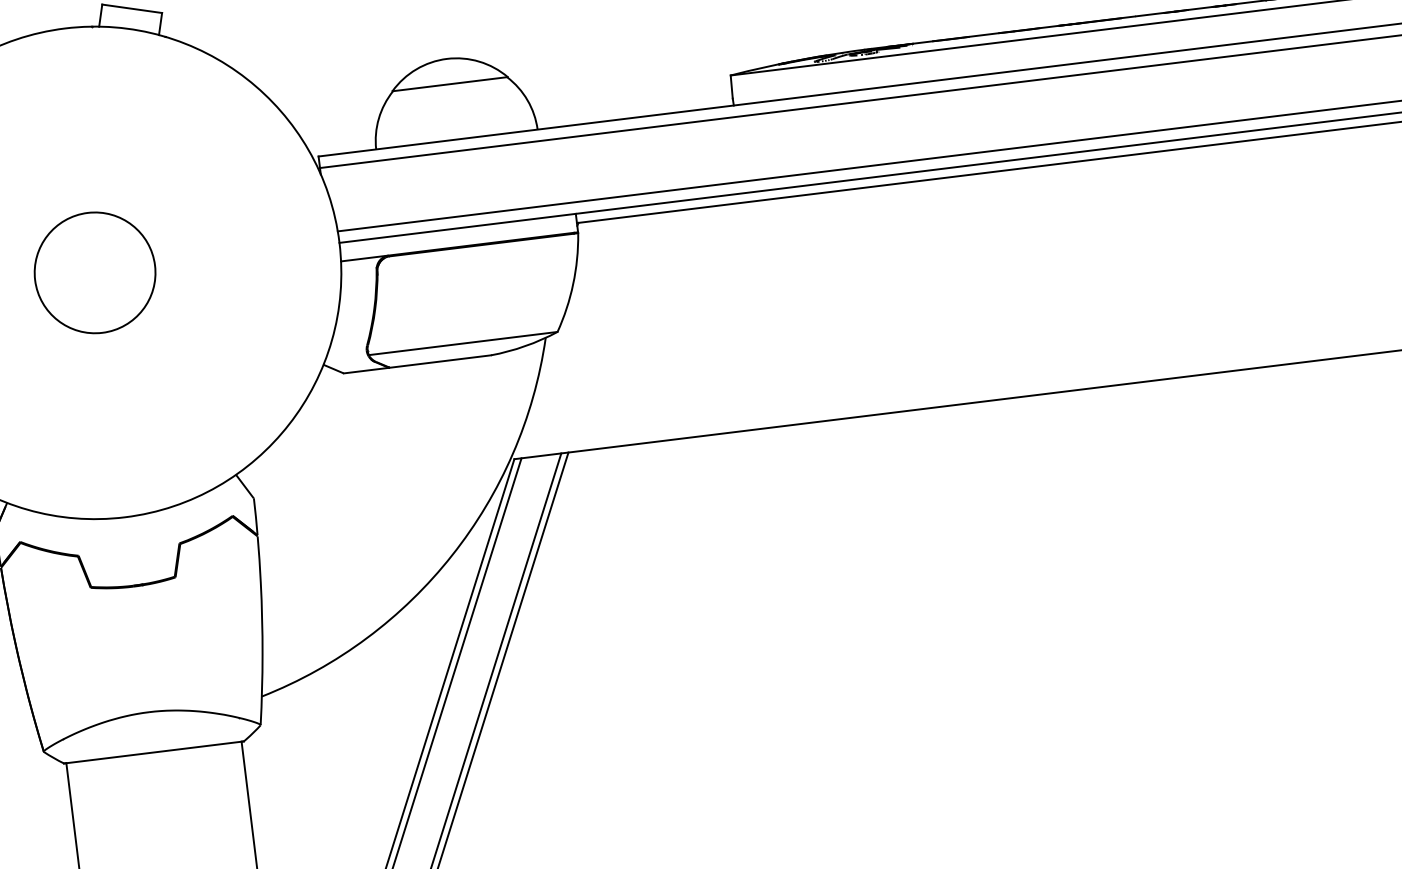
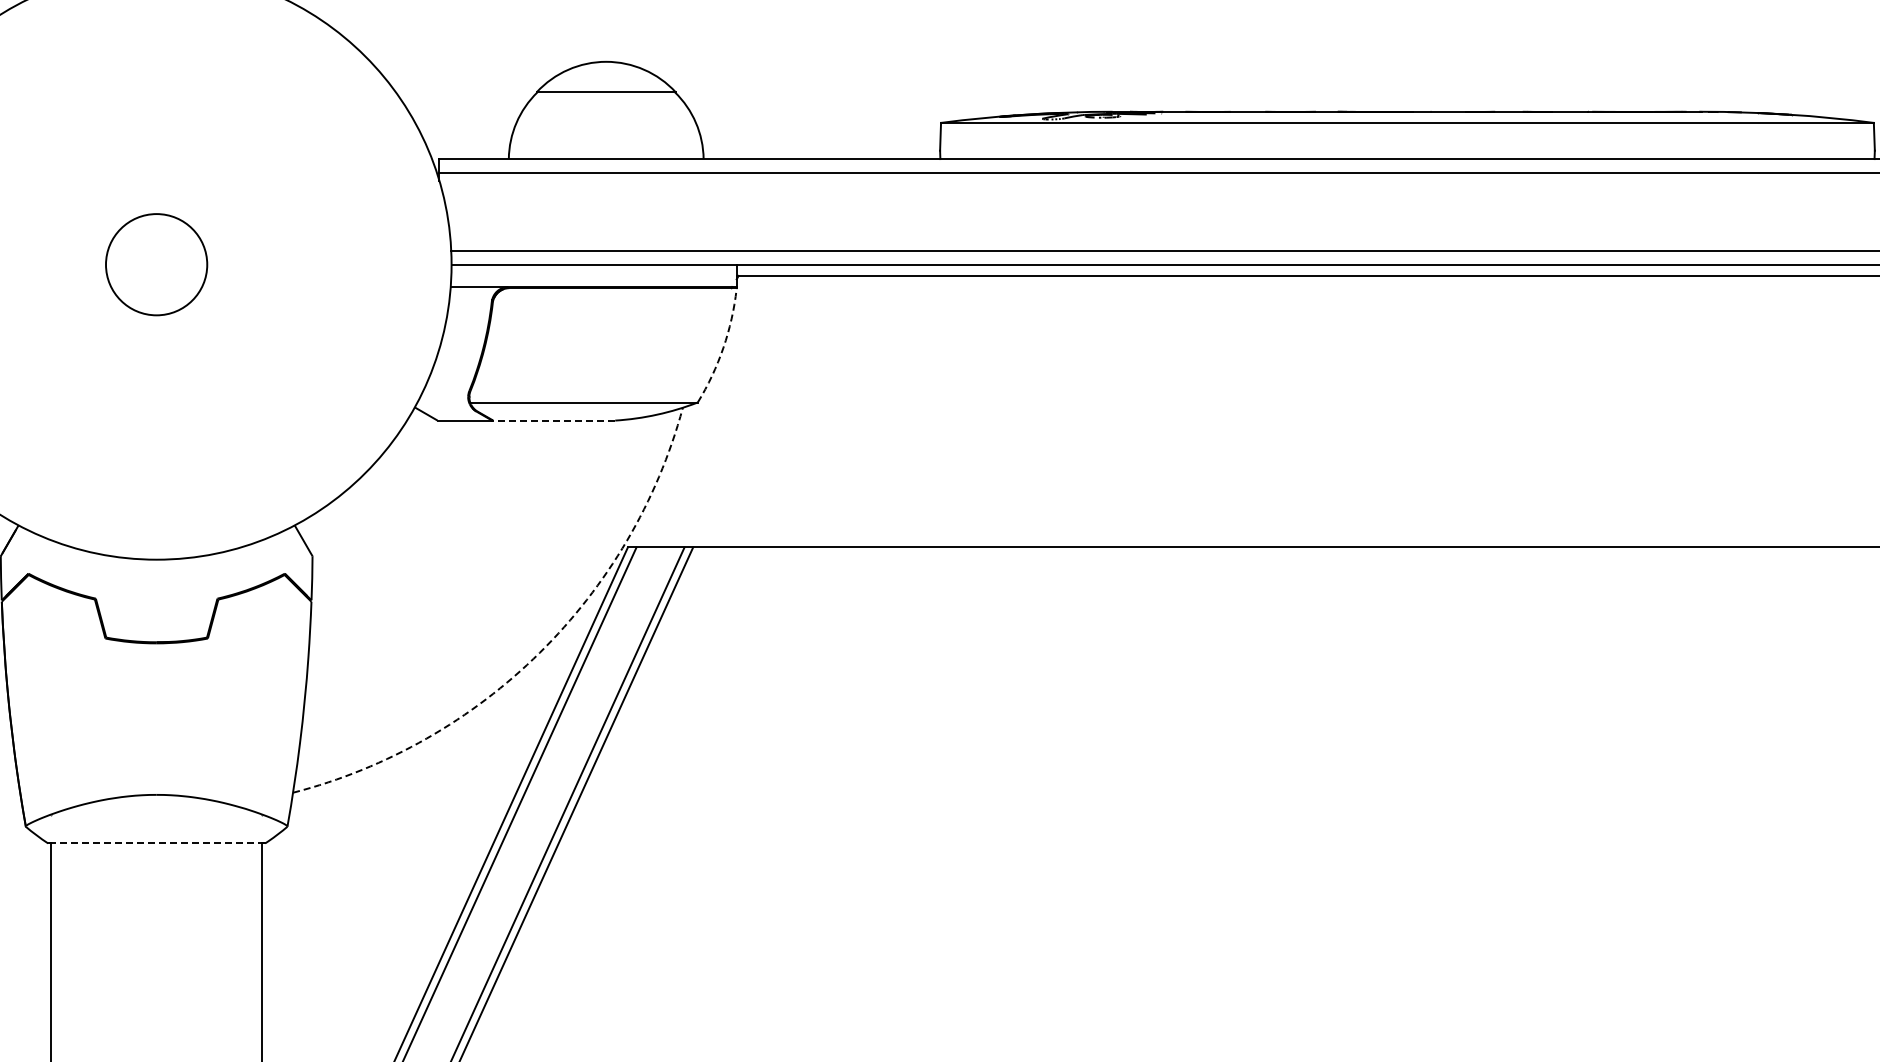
circle: (94, 272) -> (156, 264), size x0.7
arc: (573, 283) -> (723, 347), solid -> dashed
line: (440, 361) -> (554, 420), solid -> dashed
arc: (451, 555) -> (539, 652), solid -> dashed
line: (153, 752) -> (156, 843), solid -> dashed

